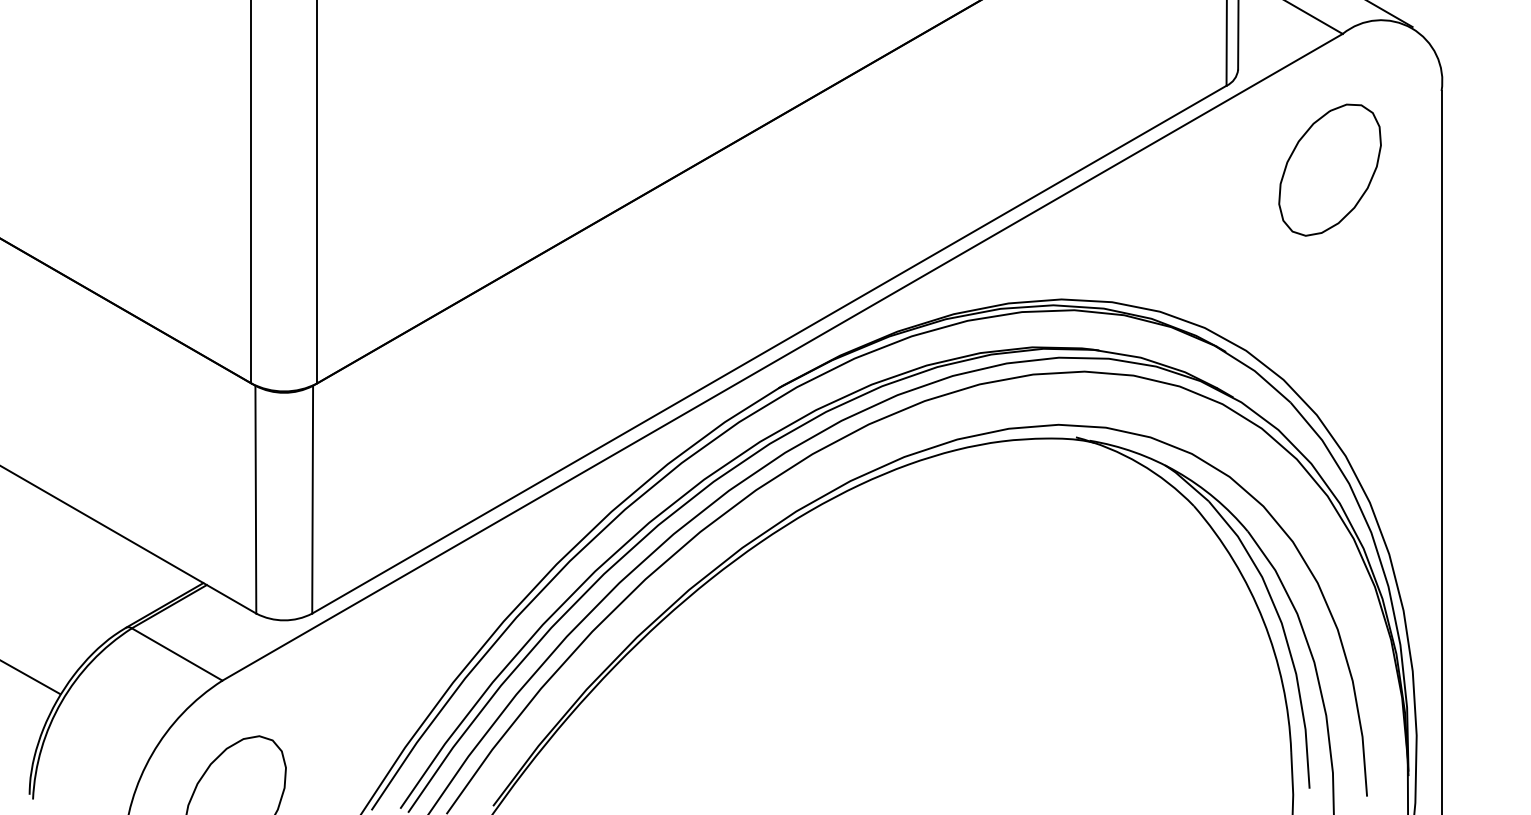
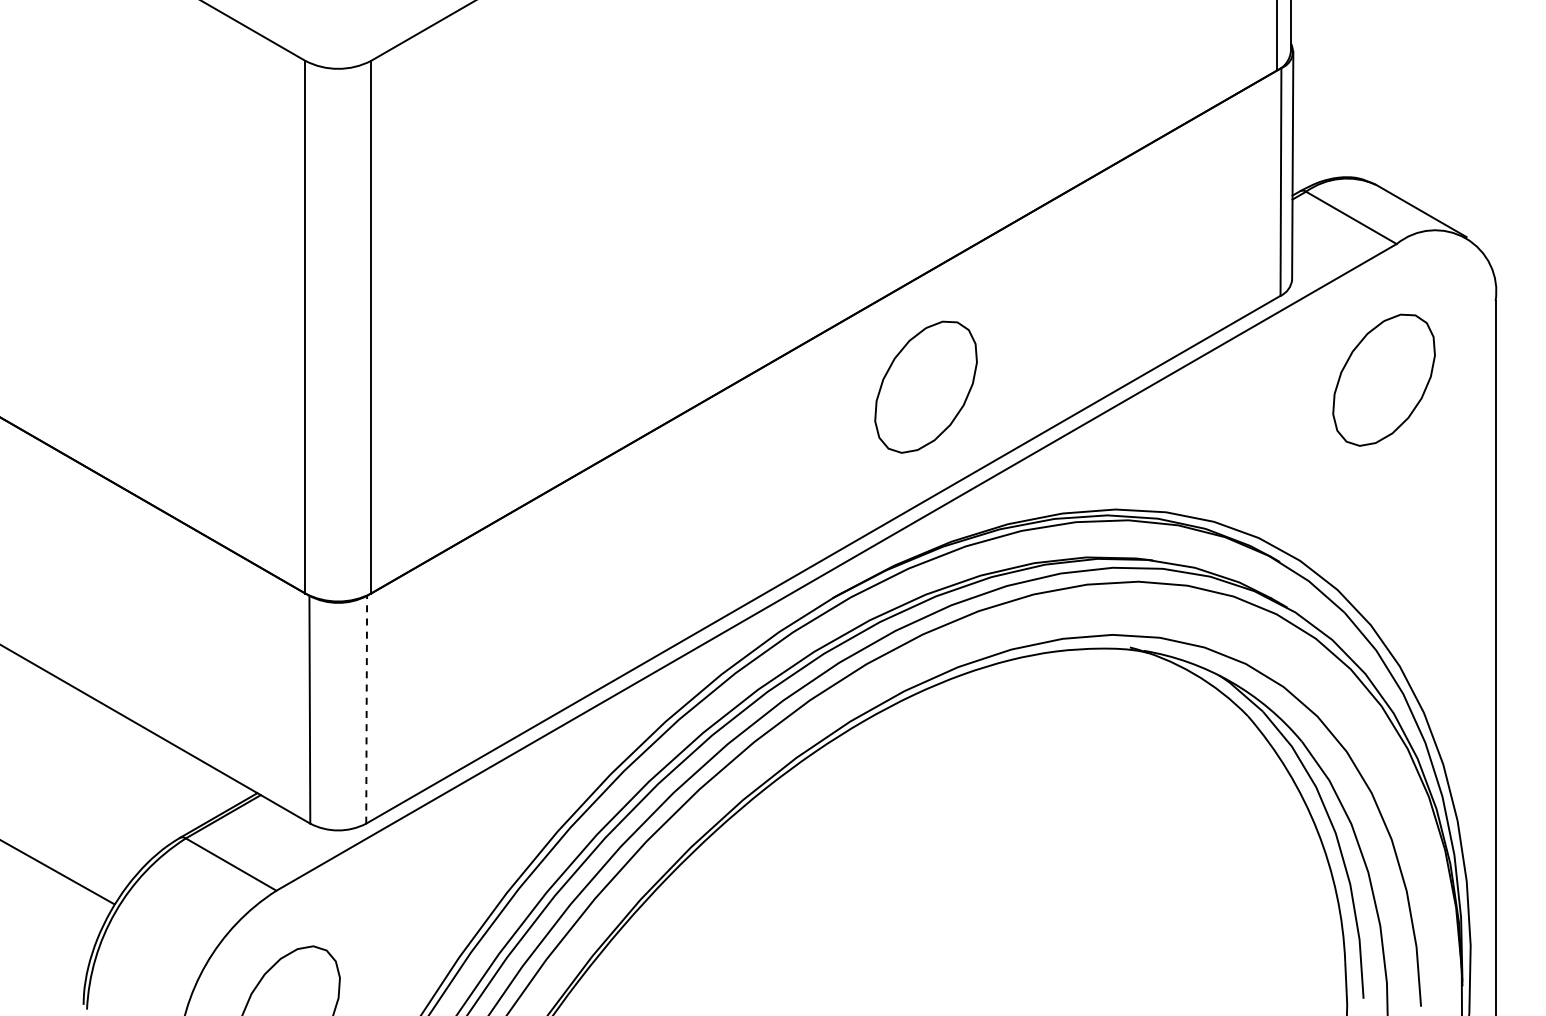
part: (871, 176) -> (925, 386), added
line: (312, 499) -> (366, 709), solid -> dashed

